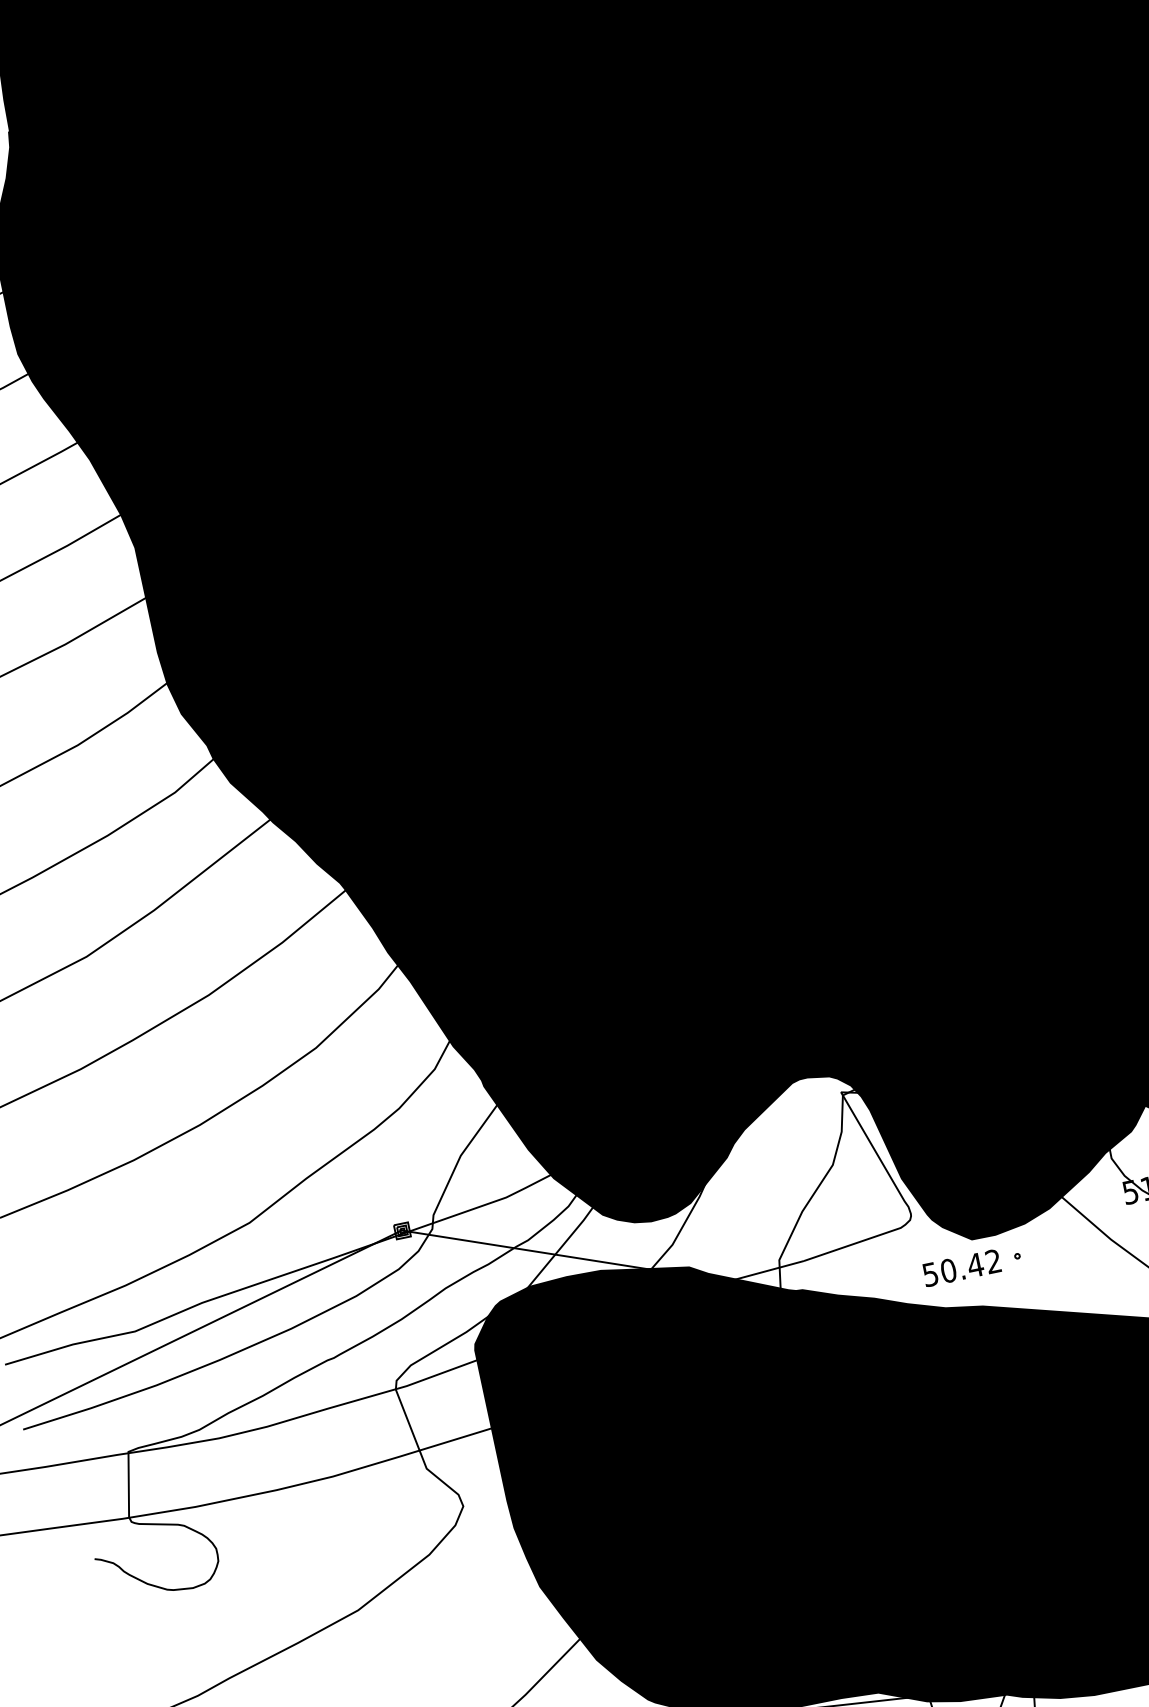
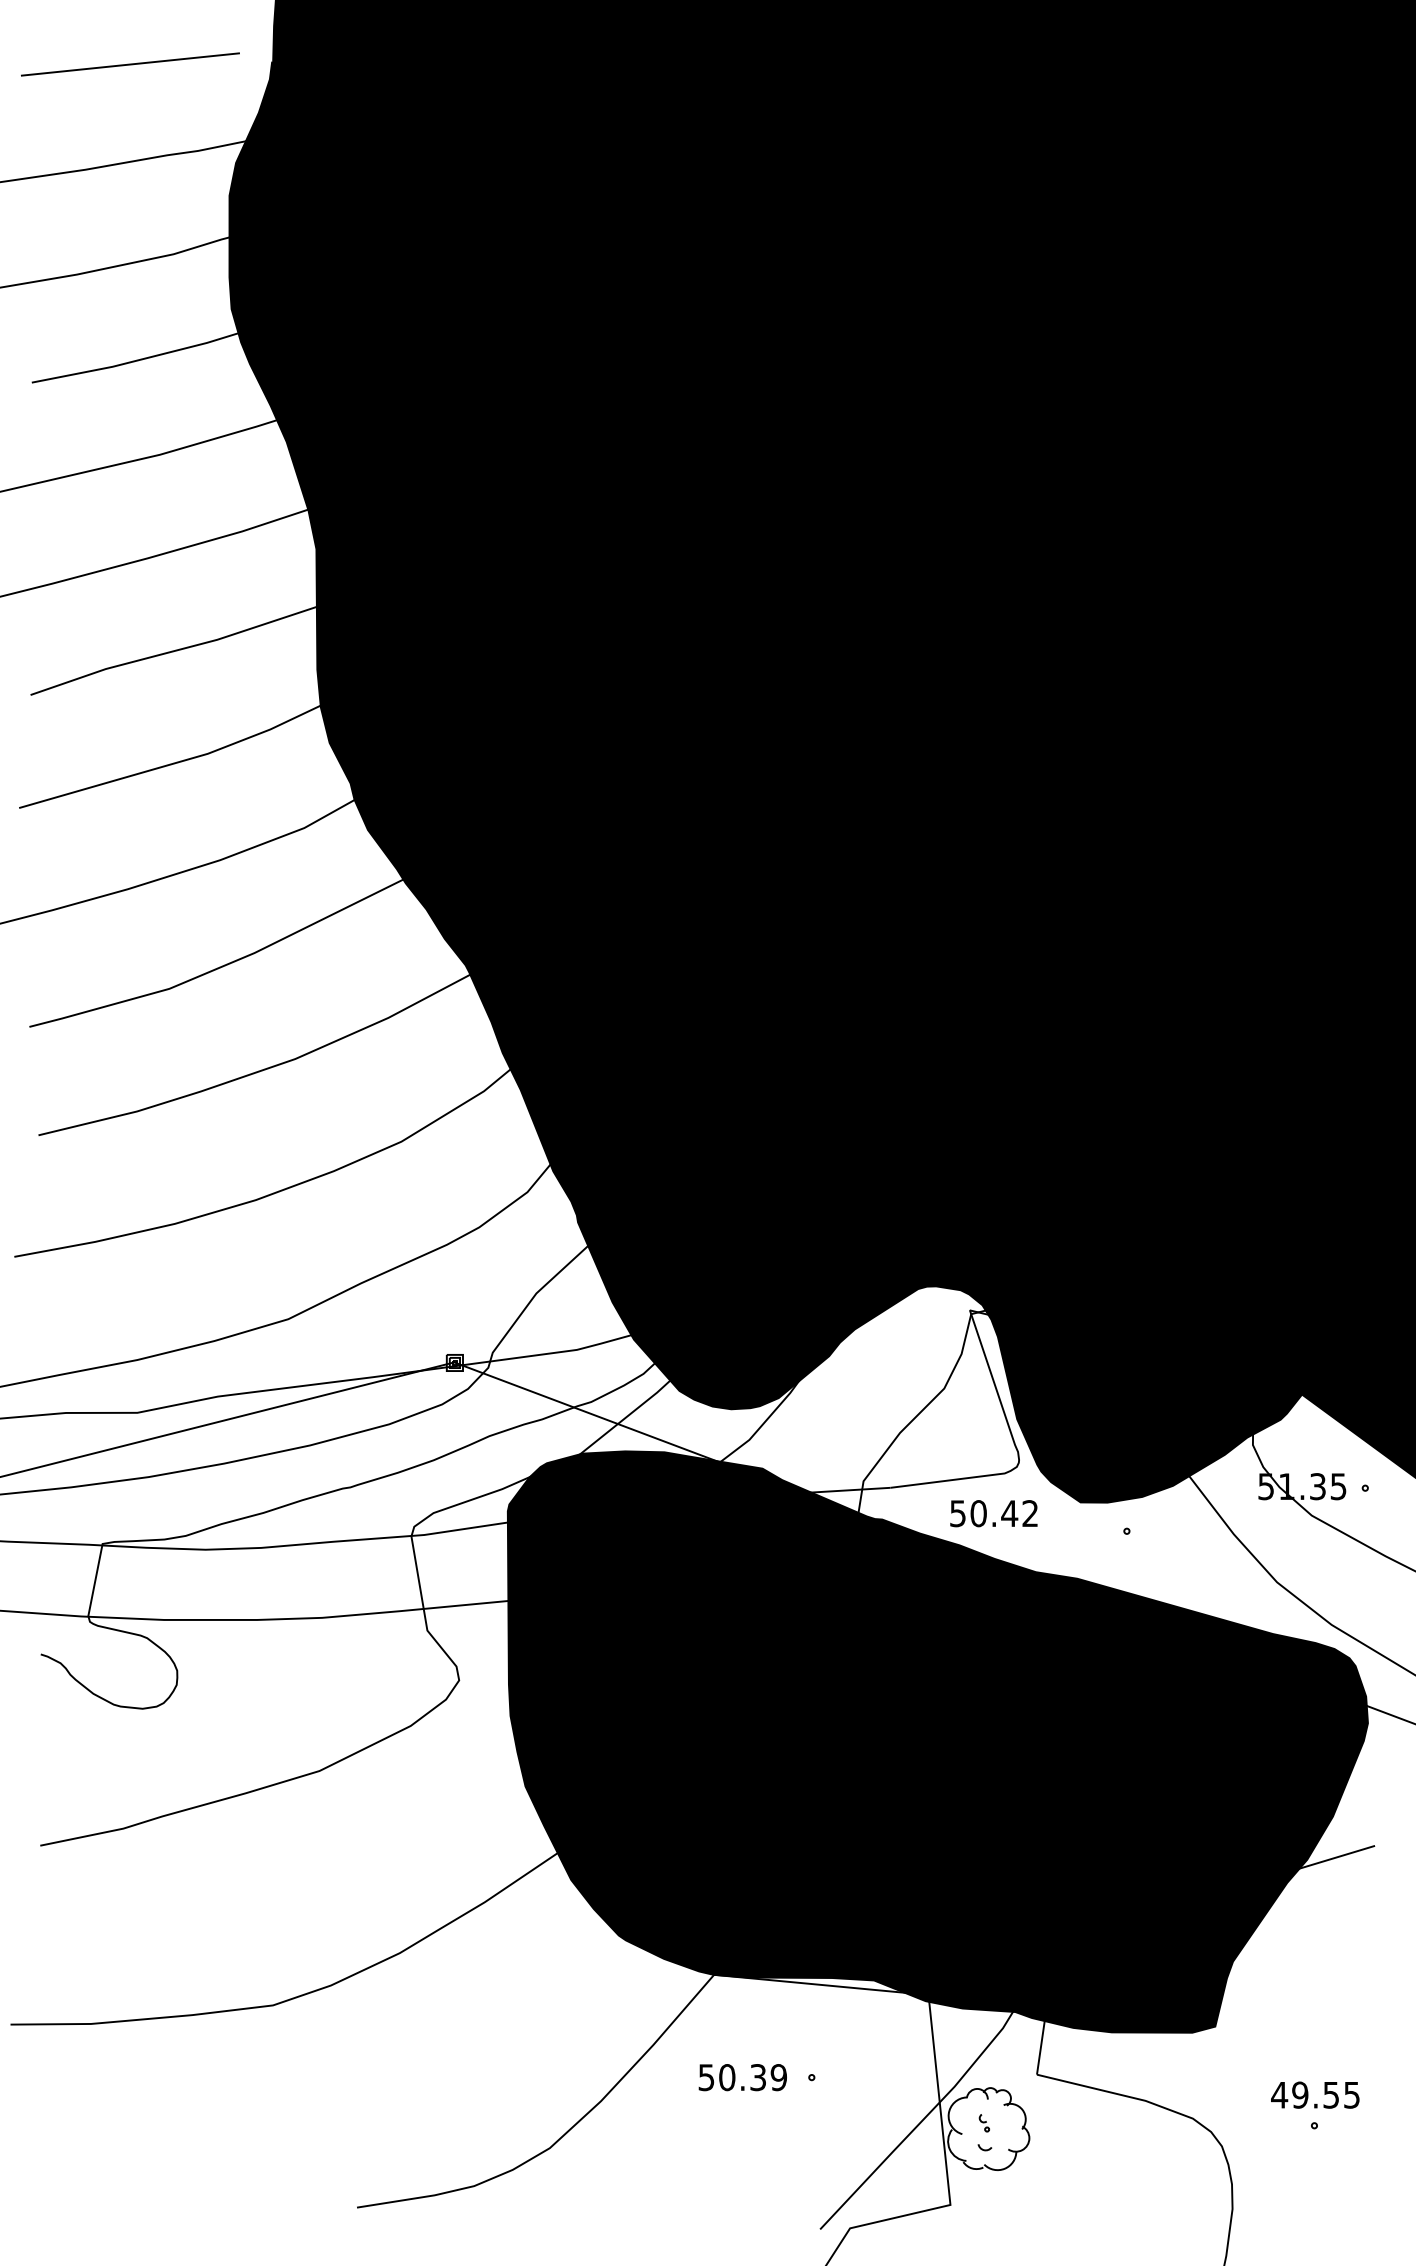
text: (961, 1268) -> (993, 1513), moved

